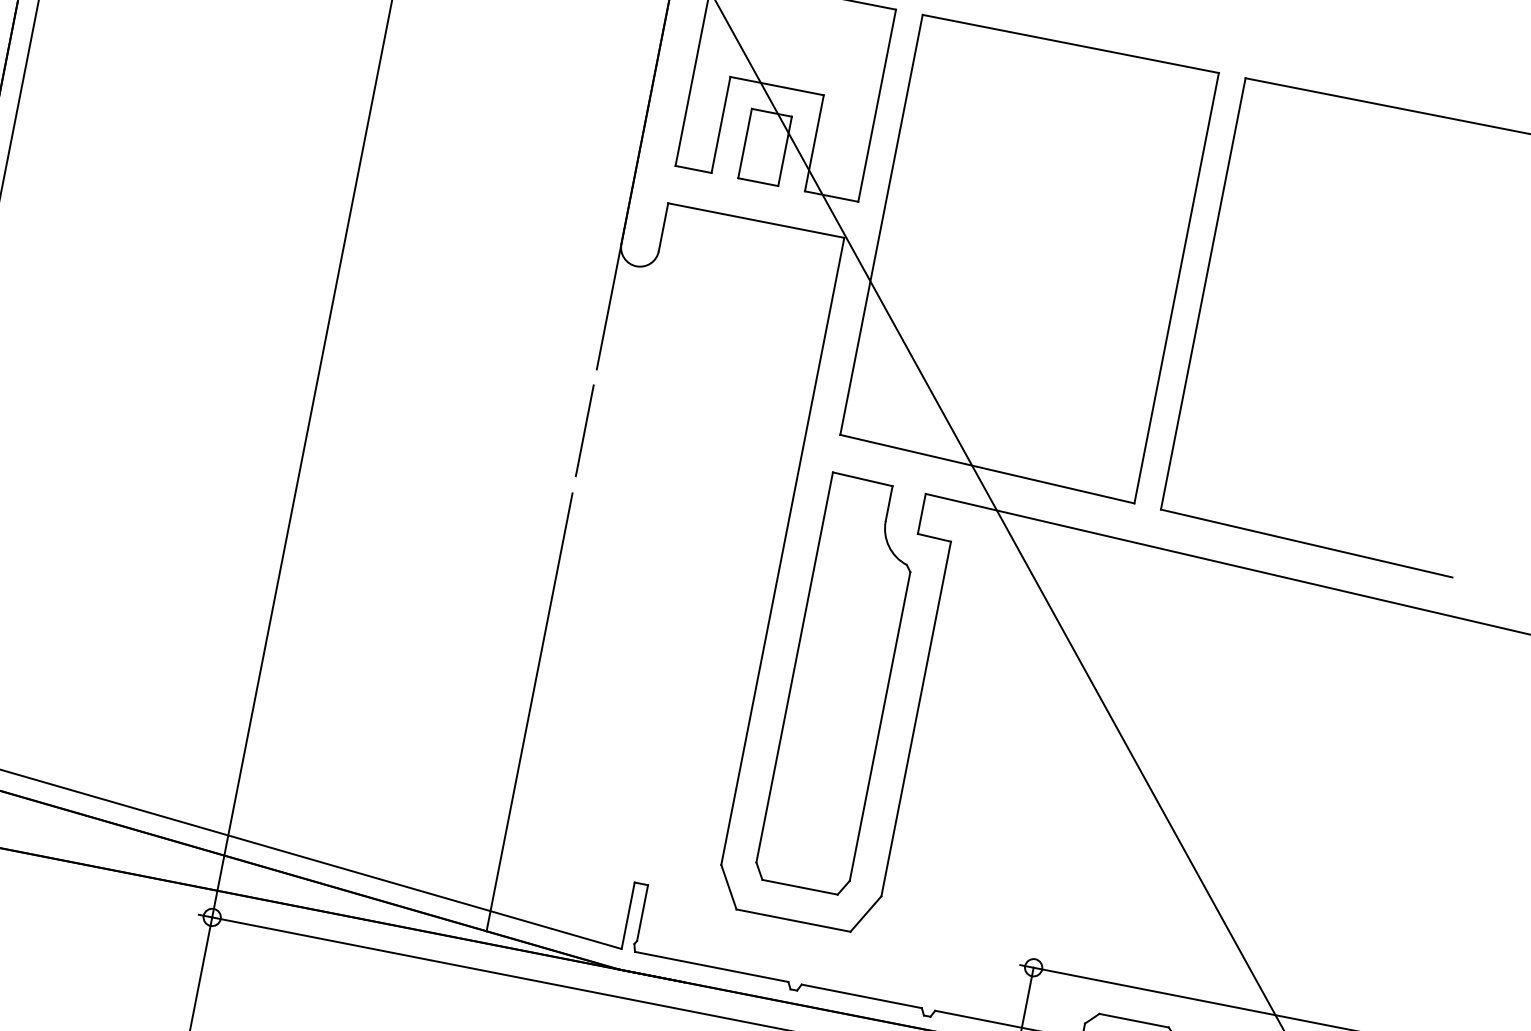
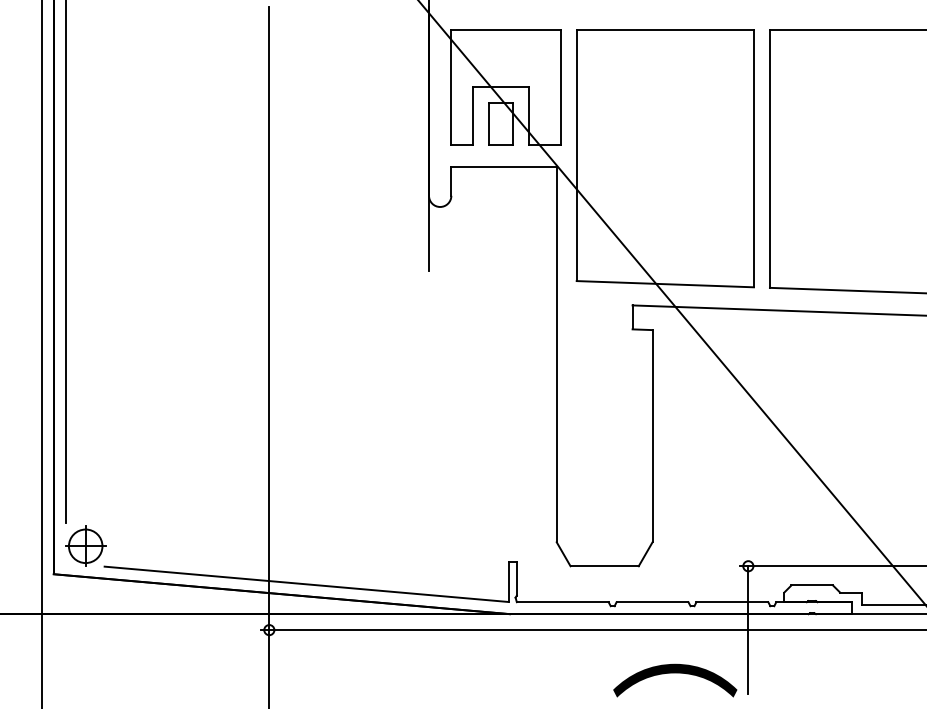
line: (585, 430) -> (429, 307), removed
part: (839, 683) -> (604, 424), removed
line: (530, 713) -> (429, 476), removed

